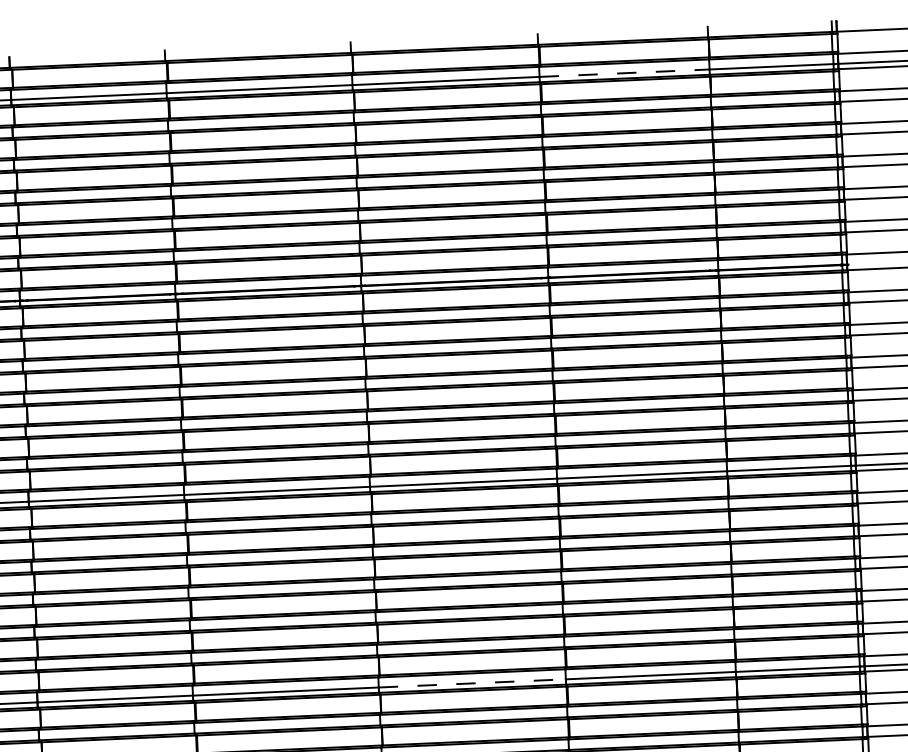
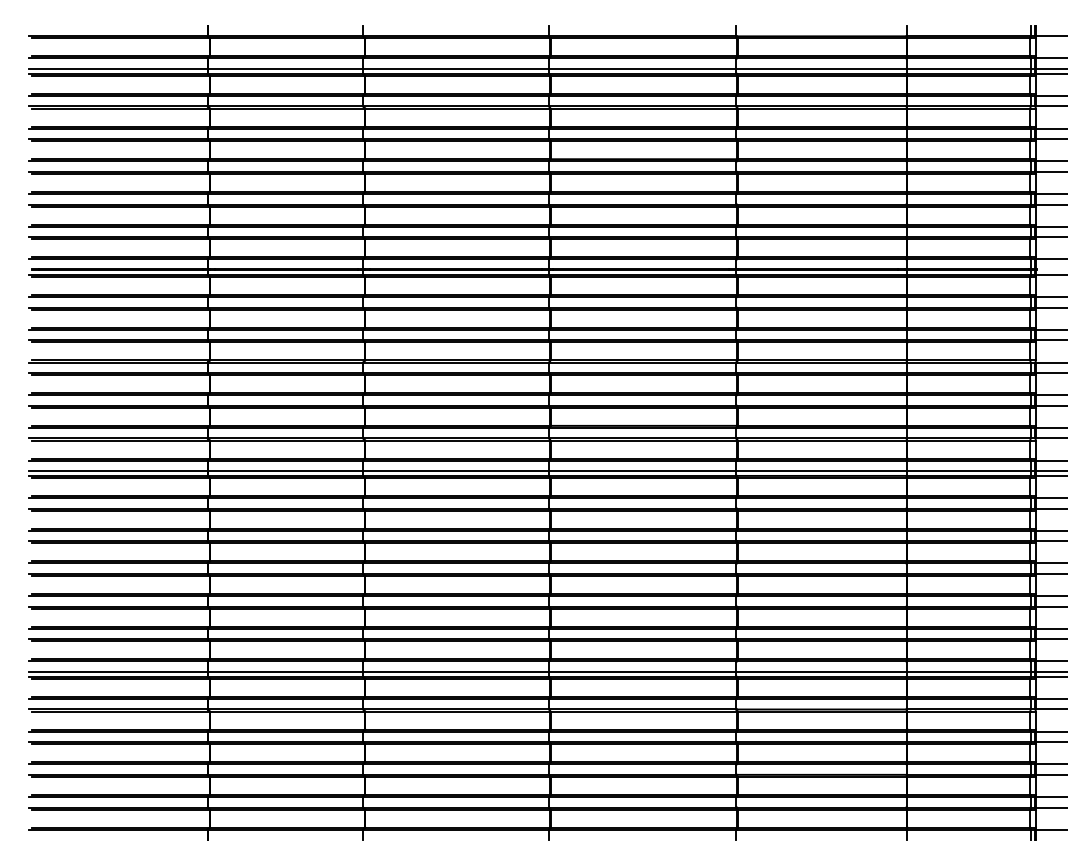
line: (625, 73) -> (822, 68), dashed -> solid
line: (471, 683) -> (642, 671), dashed -> solid

